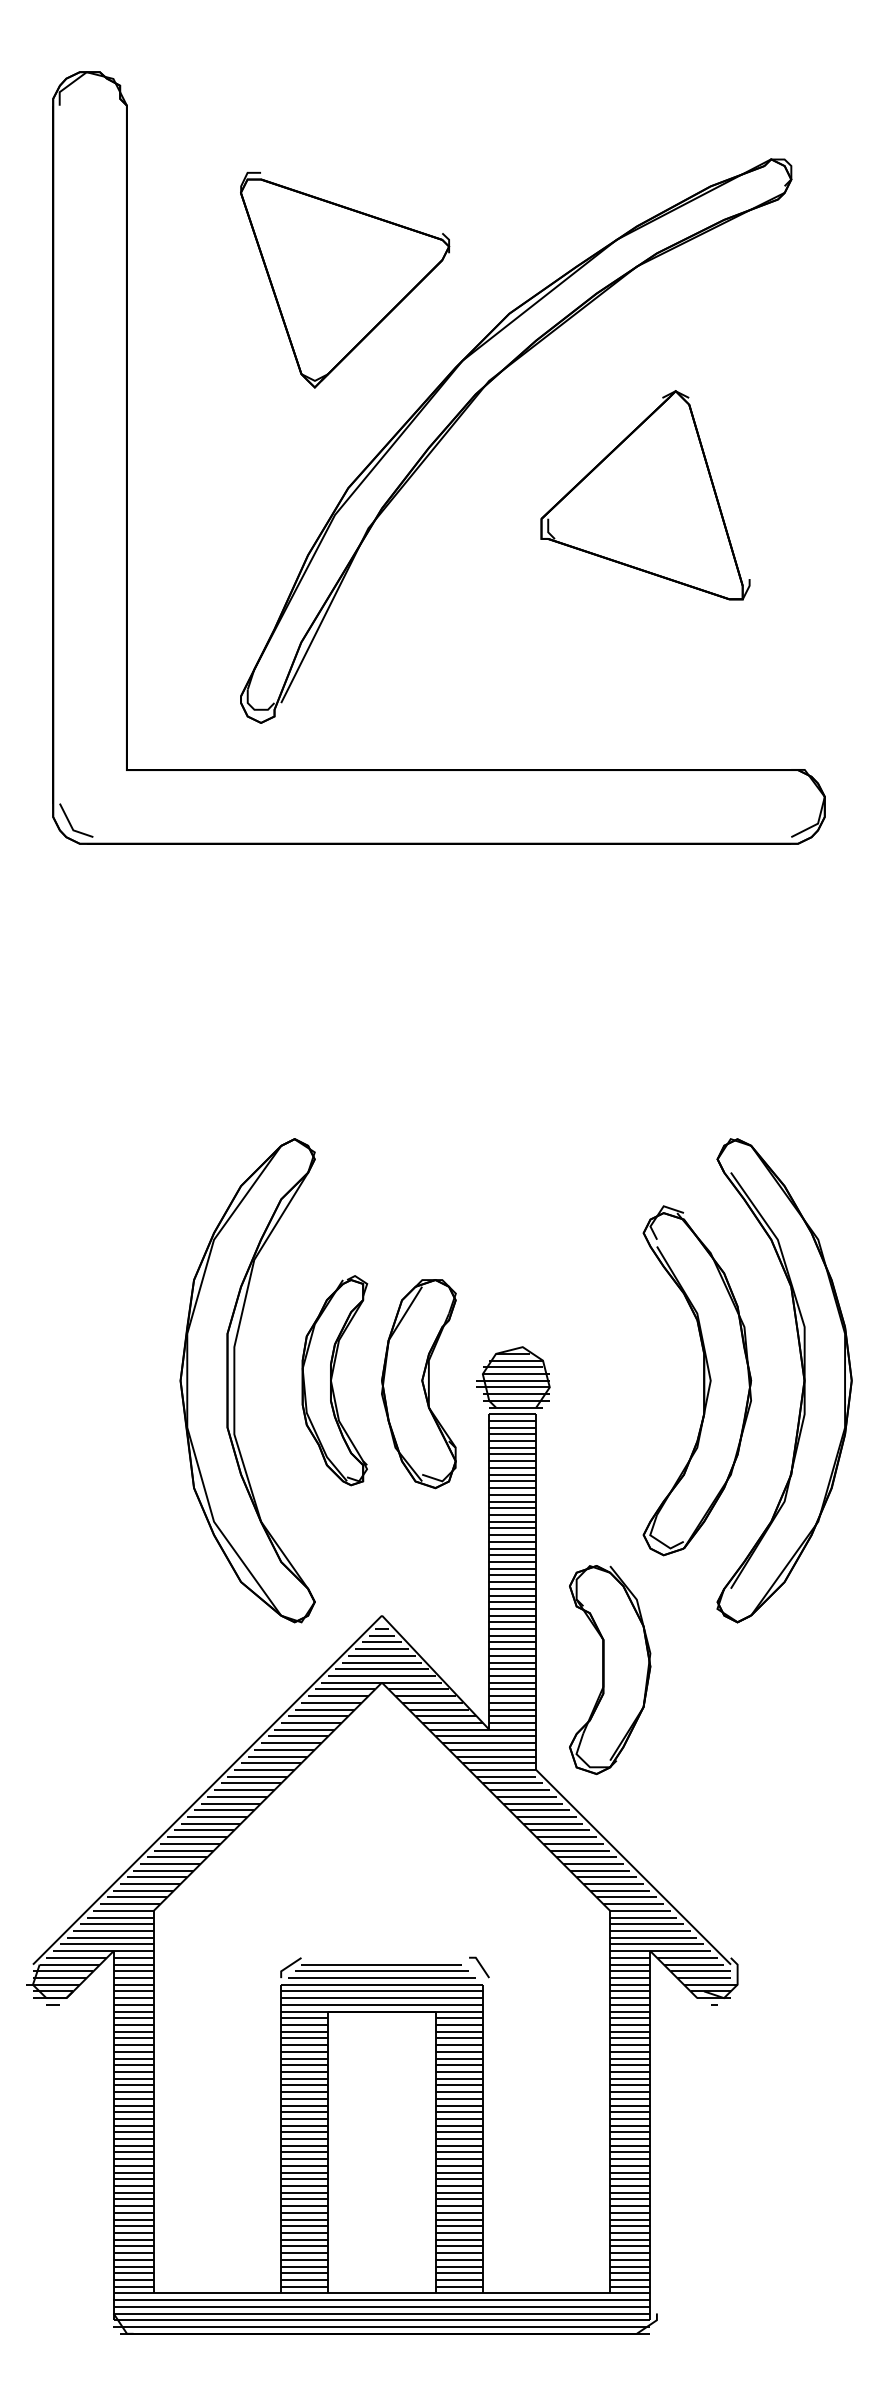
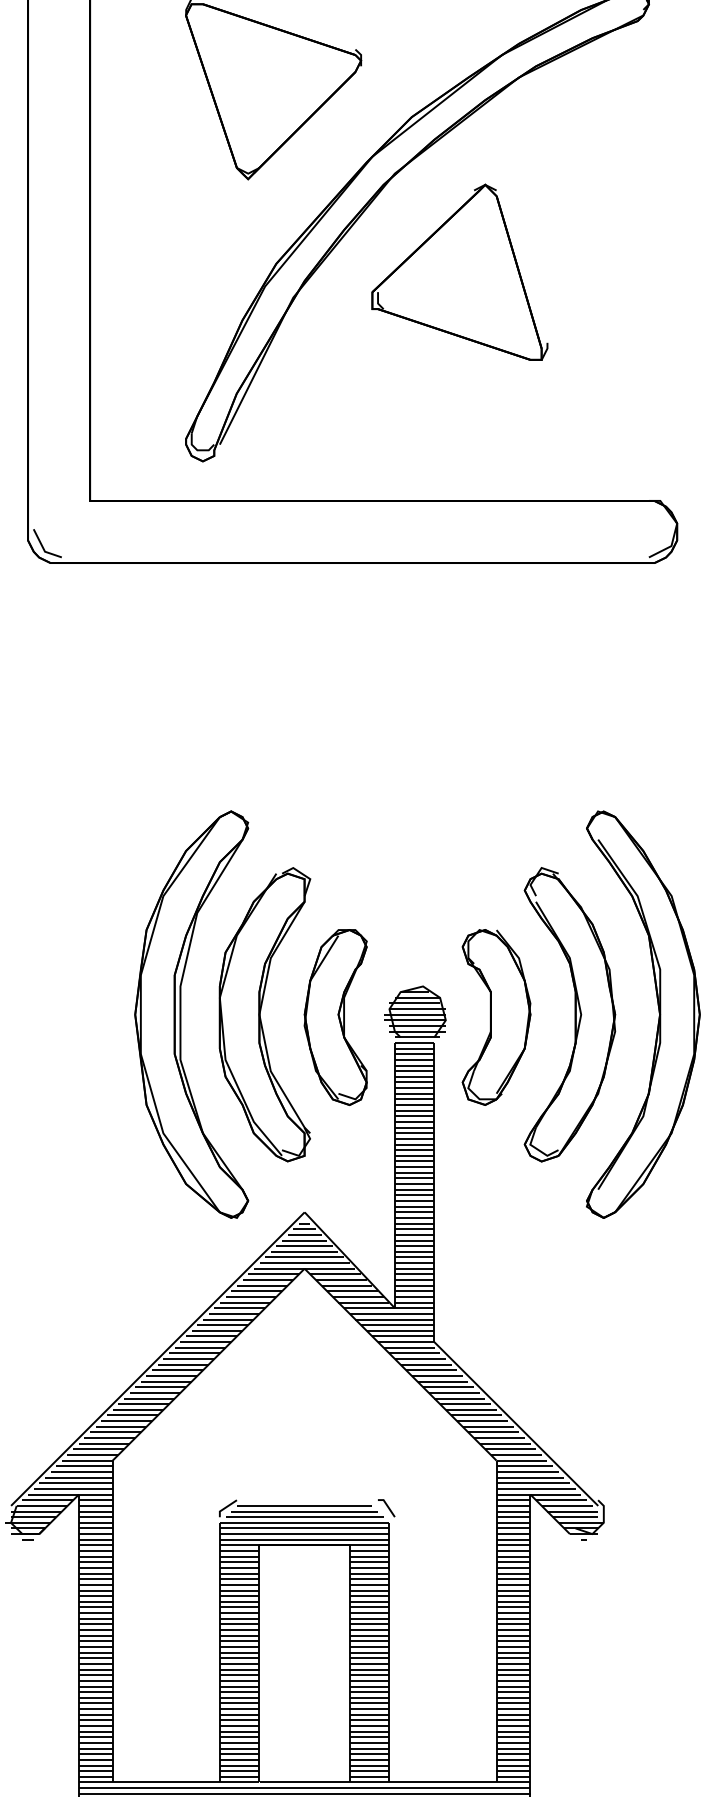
part: (645, 495) -> (459, 272), moved
part: (334, 1380) -> (264, 1014), size x1.67
part: (610, 1670) -> (496, 1017), moved

